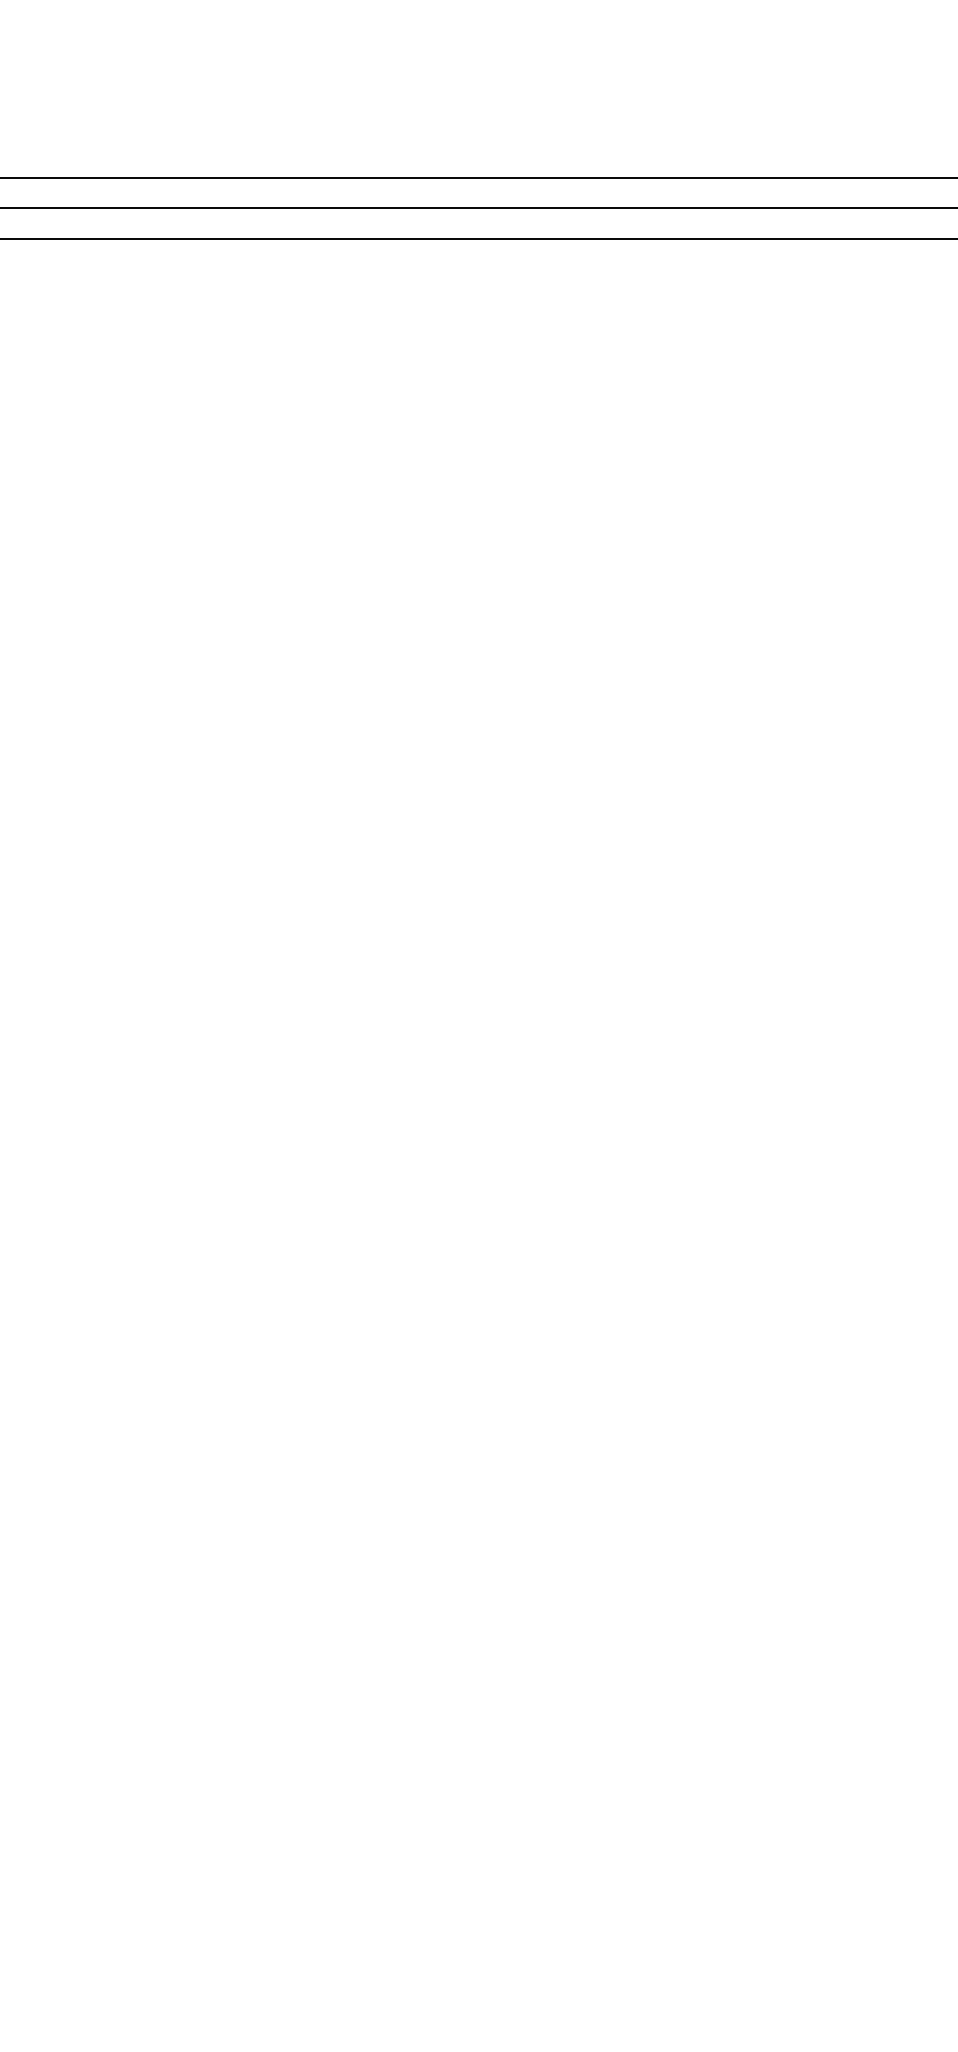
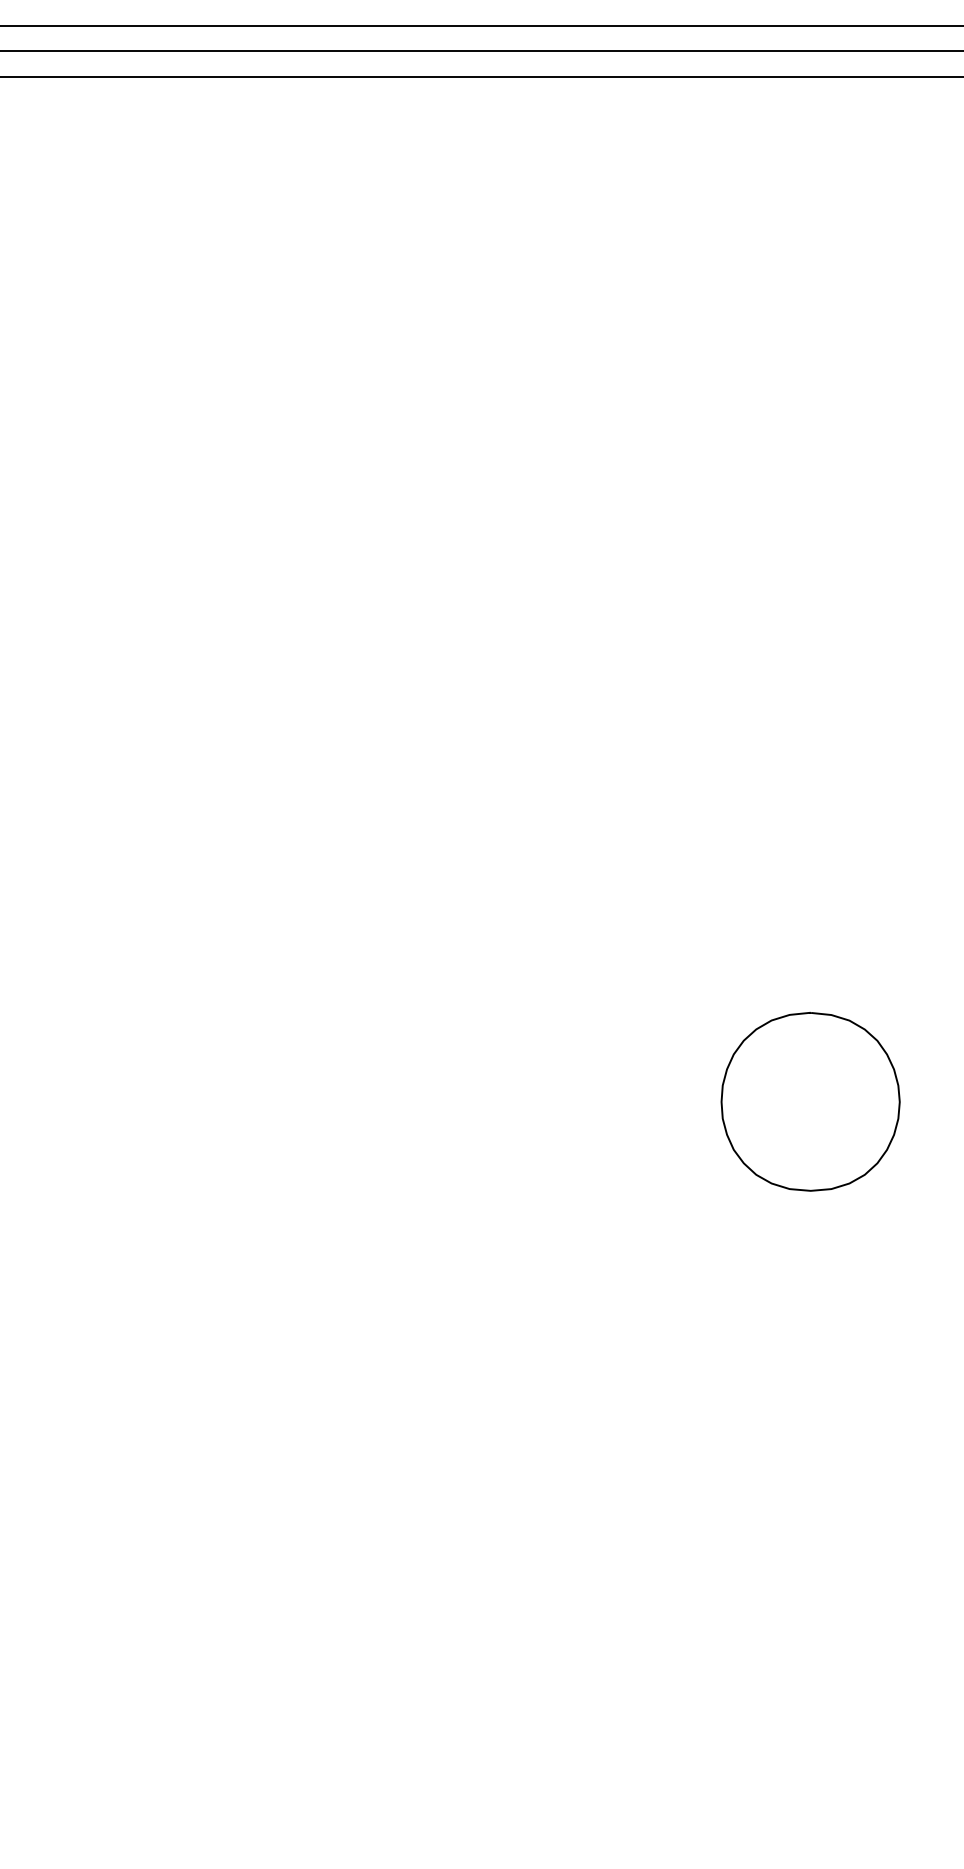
part: (727, 1444) -> (810, 1101), added

